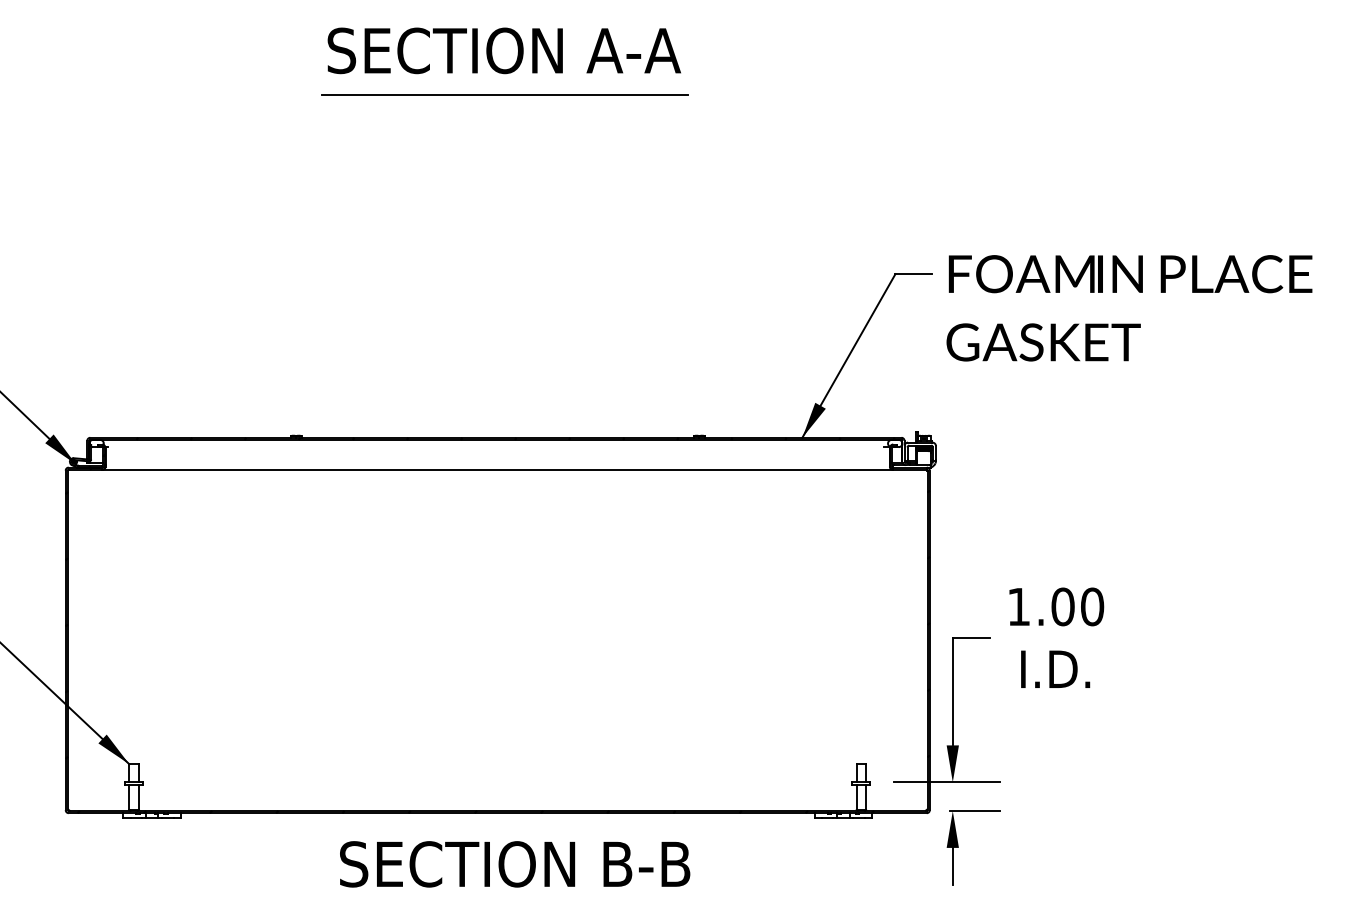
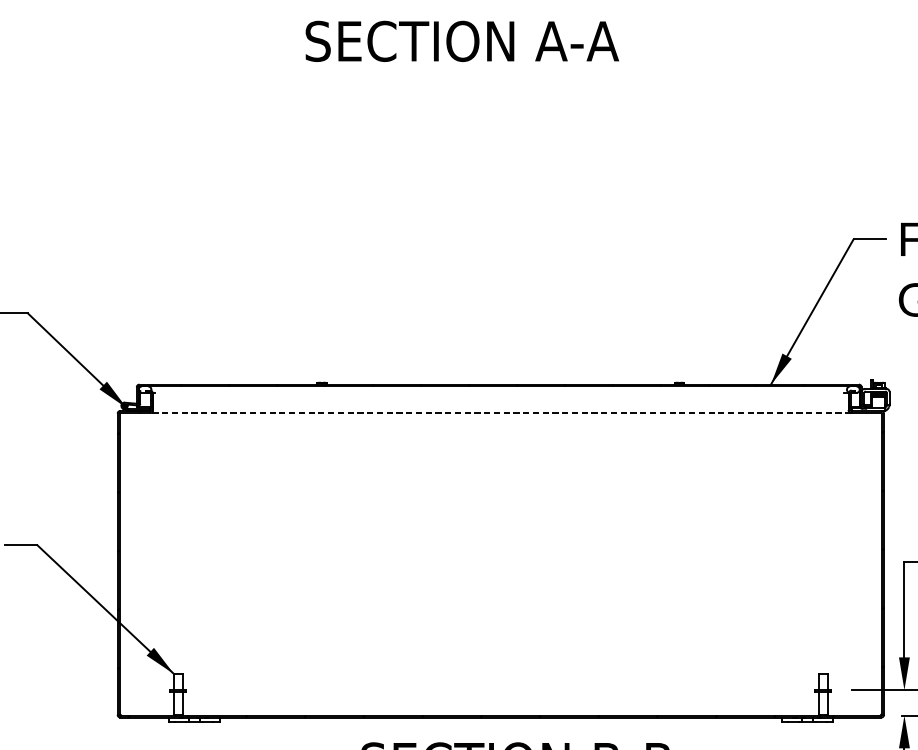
text: (503, 50) -> (461, 41), moved
line: (504, 95) -> (506, 81), removed
line: (497, 469) -> (500, 412), solid -> dashed

